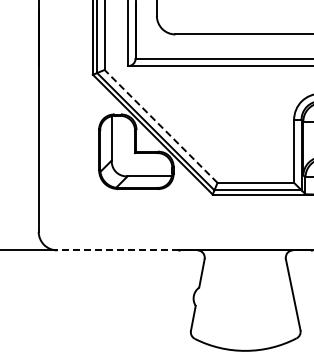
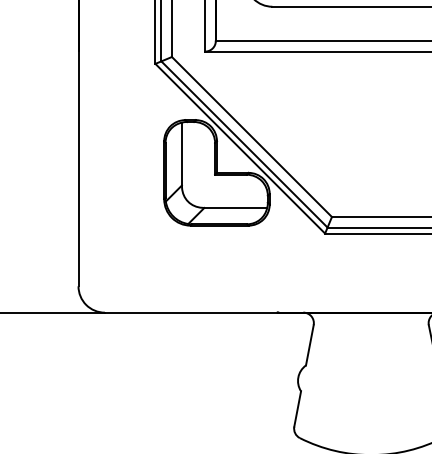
line: (161, 126) -> (252, 137), dashed -> solid
line: (118, 250) -> (191, 312), dashed -> solid

